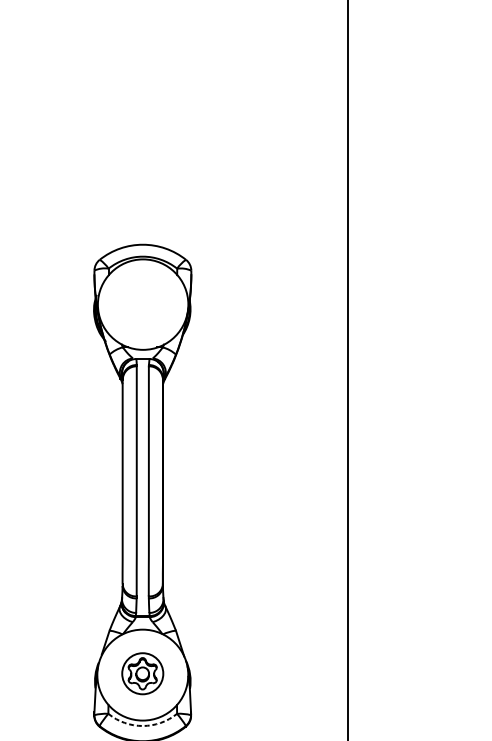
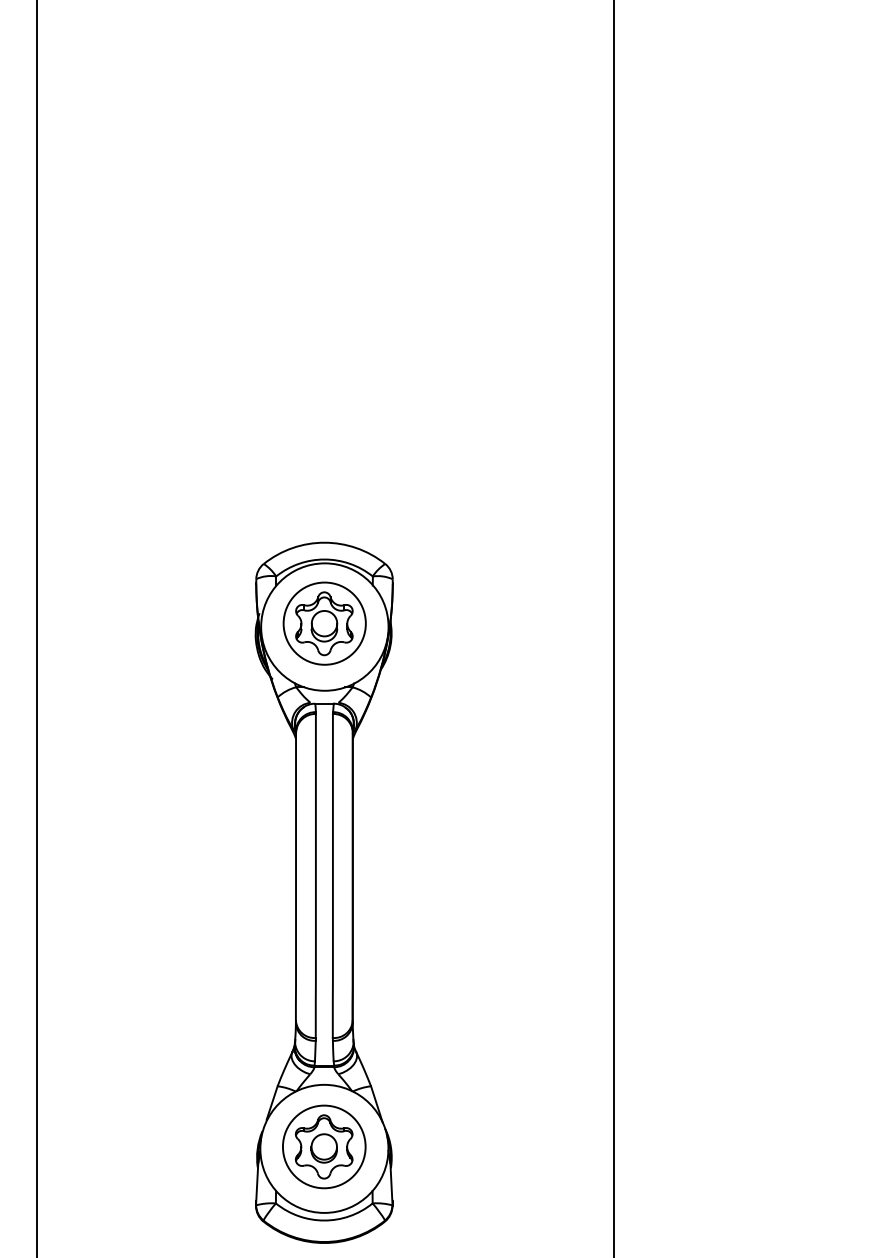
part: (142, 302) -> (324, 623), added
part: (142, 673) -> (324, 1146), size x1.43
arc: (142, 725) -> (324, 1220), dashed -> solid

